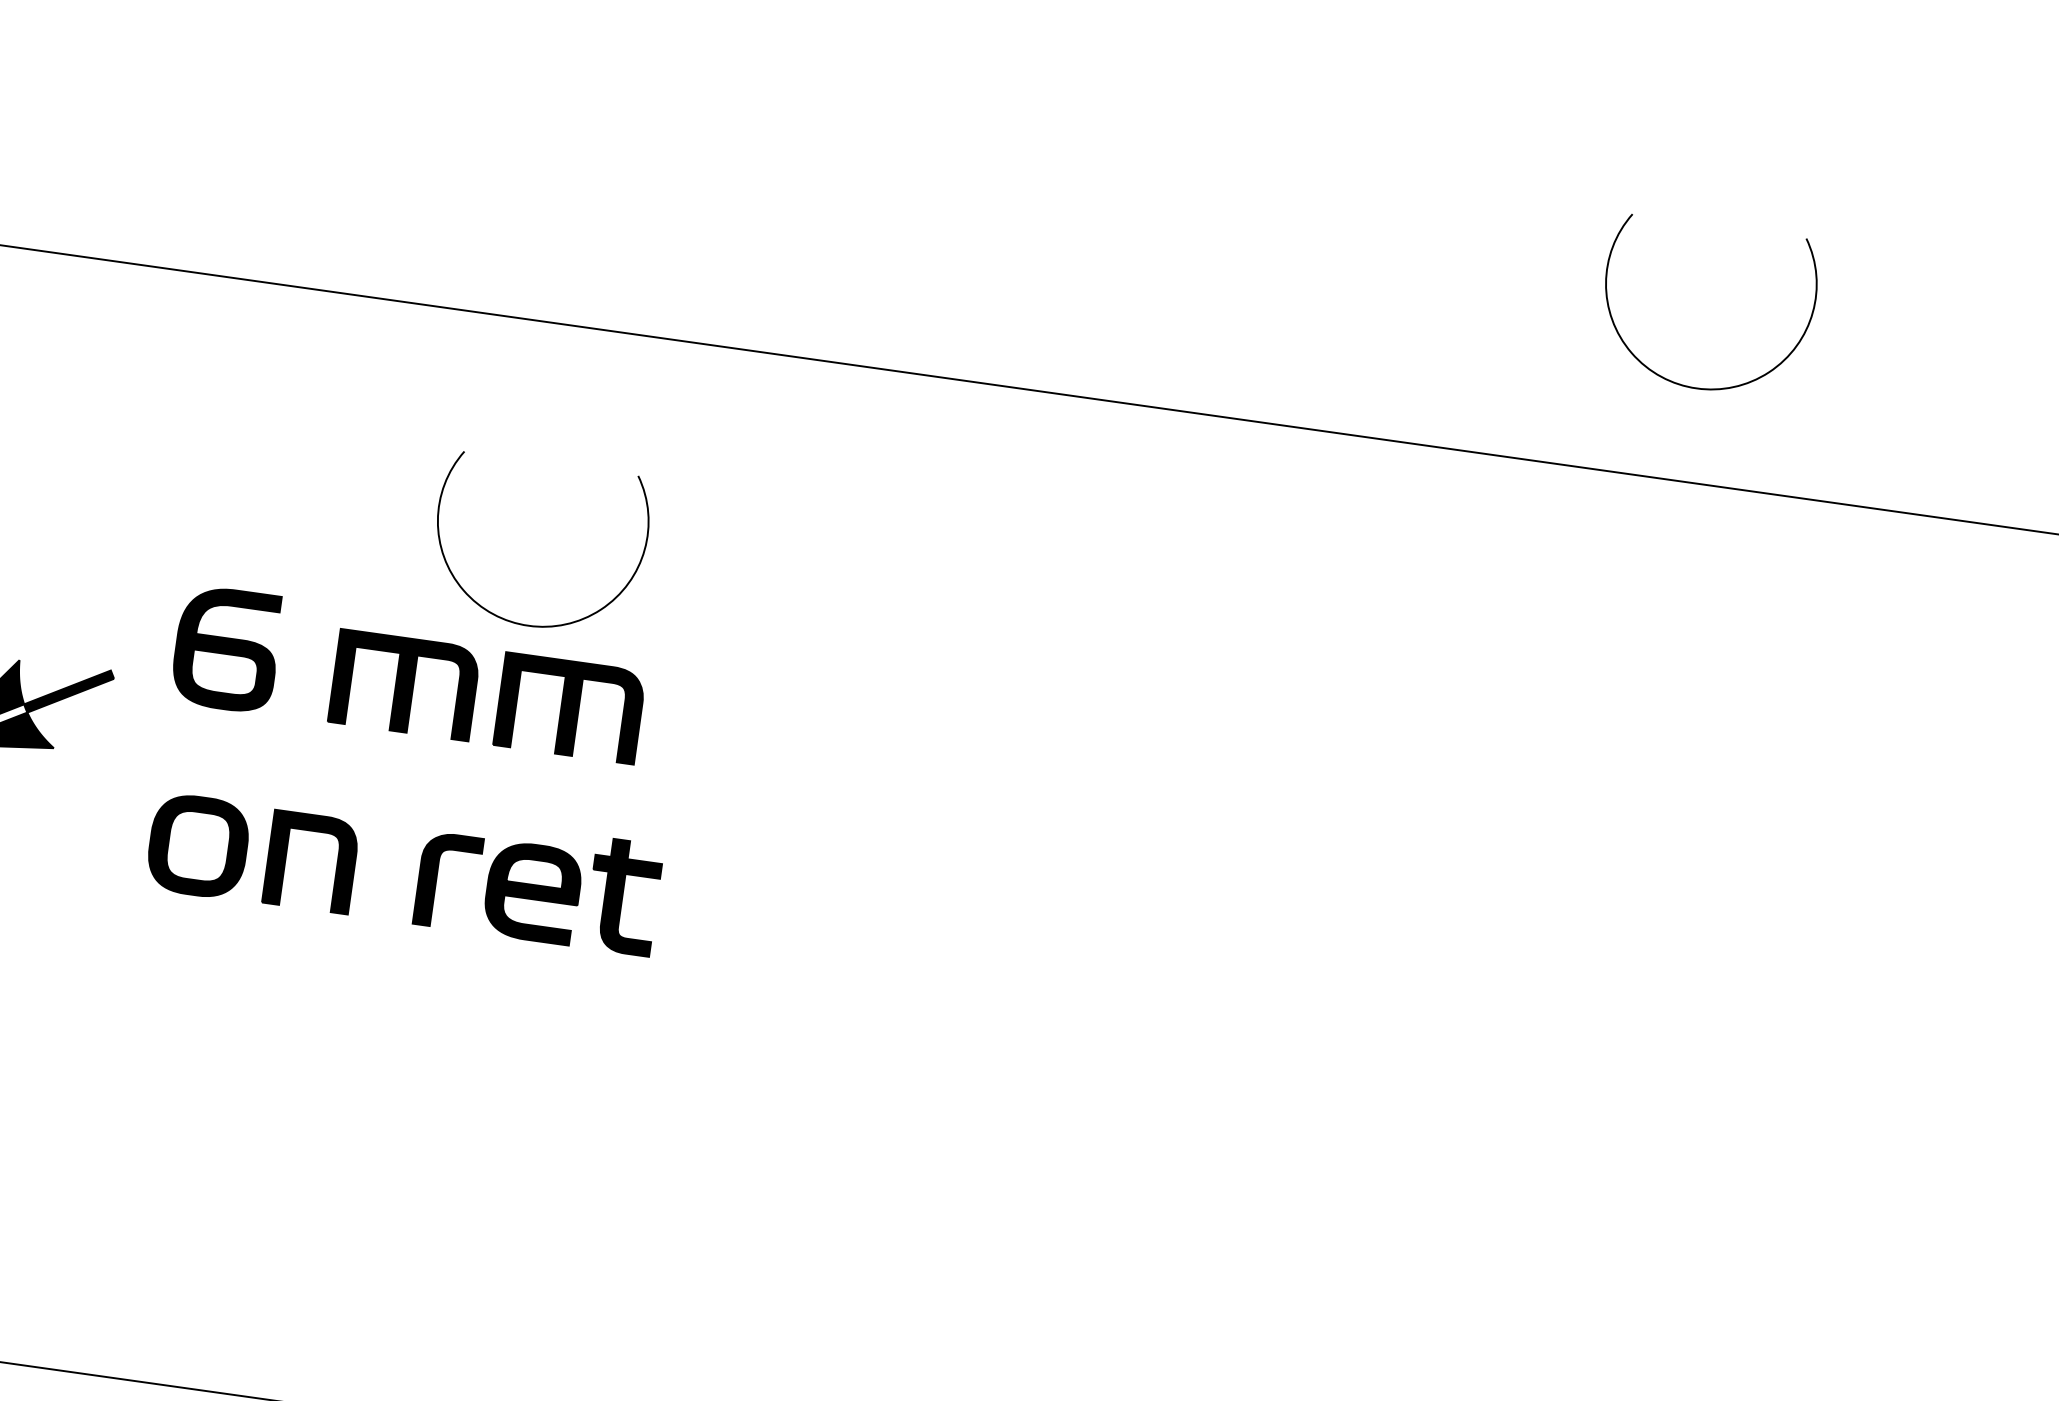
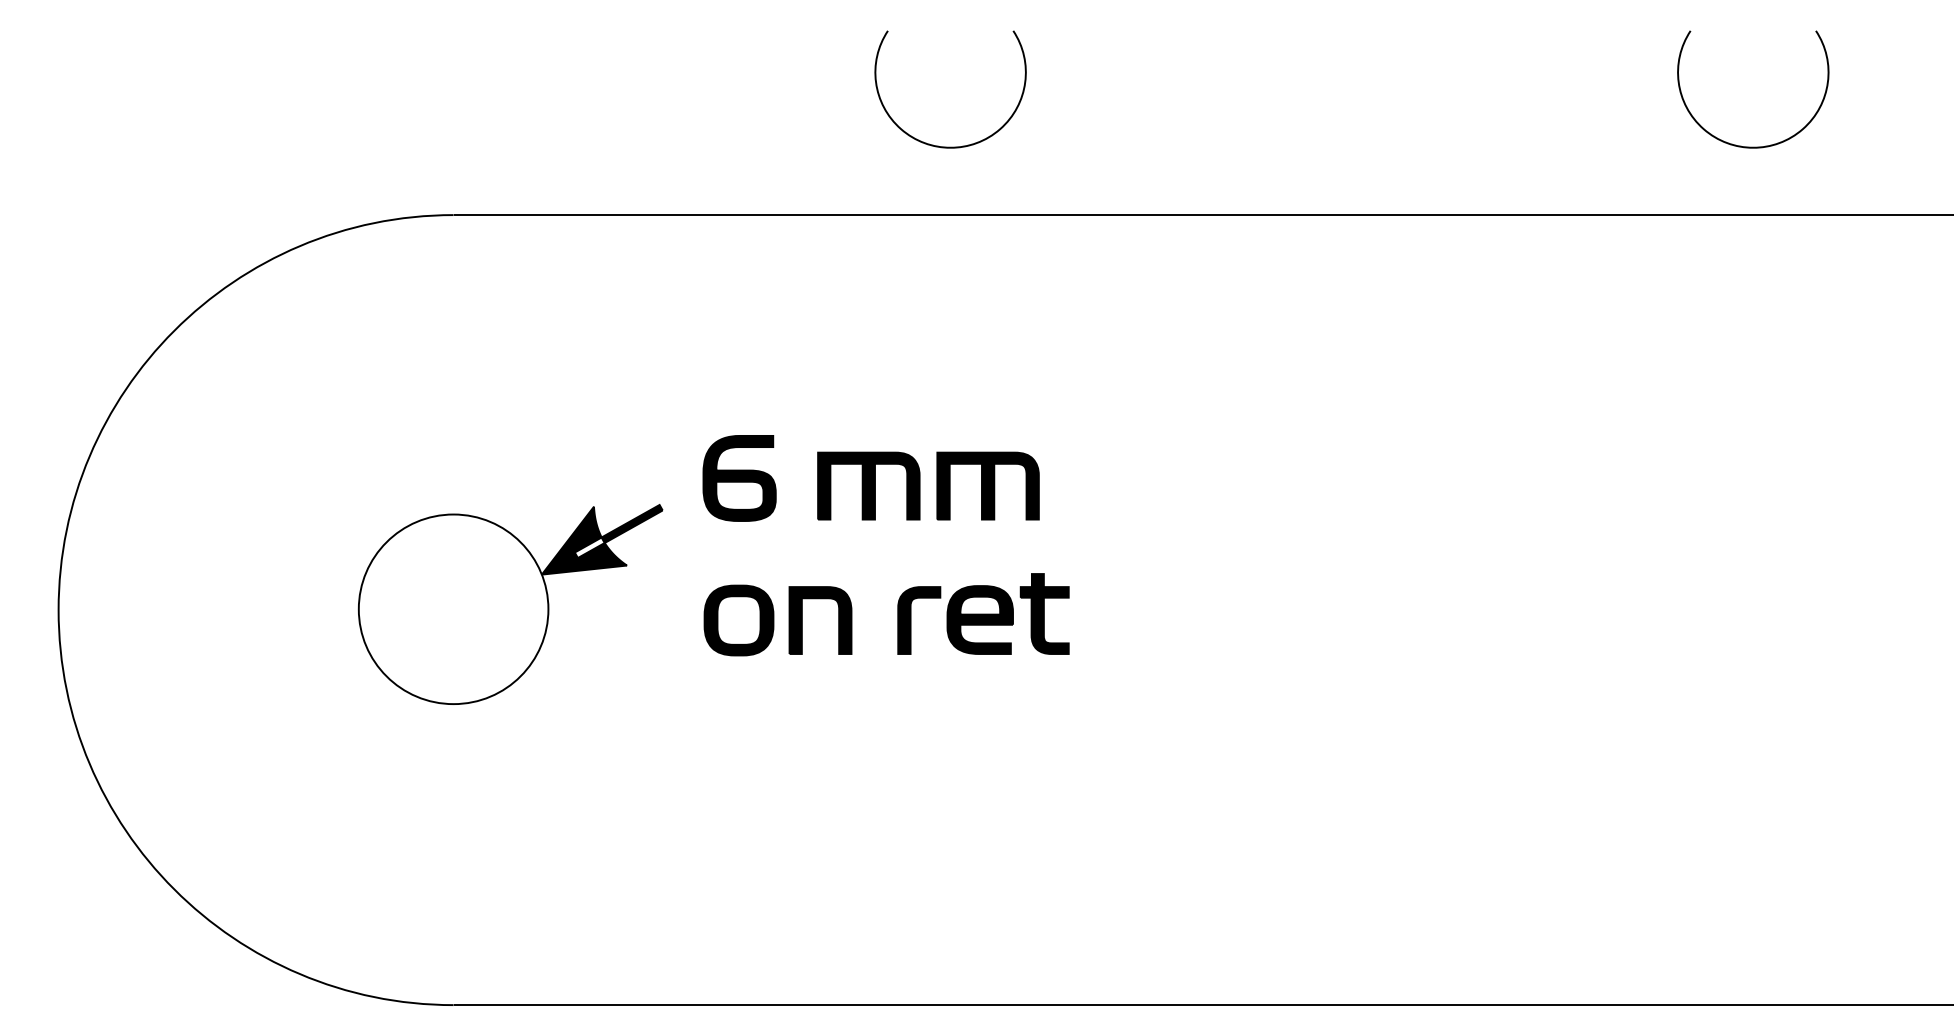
curve: (528, 623) -> (950, 146), moved

